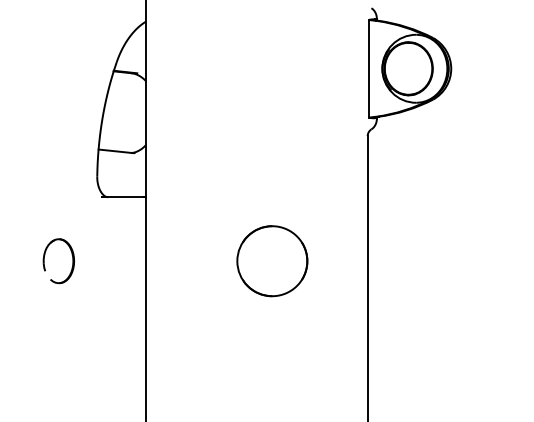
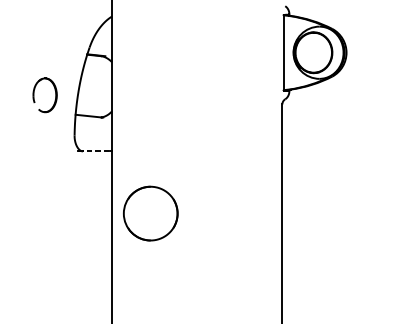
line: (122, 197) -> (93, 151), solid -> dashed
part: (44, 261) -> (34, 95), moved
part: (272, 261) -> (150, 213), moved

